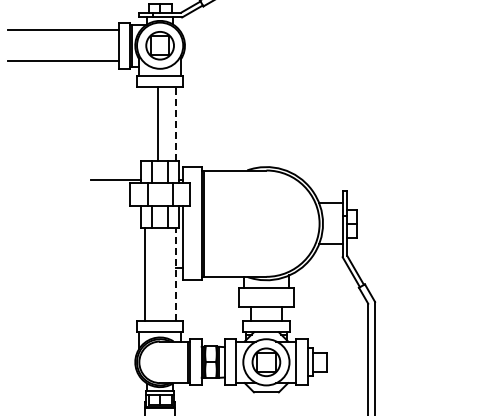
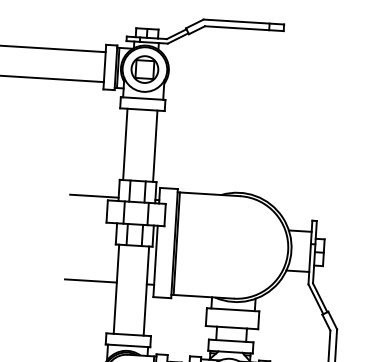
line: (157, 124) -> (125, 144), moved
line: (175, 124) -> (155, 146), dashed -> solid
line: (117, 267) -> (90, 280), added
line: (175, 274) -> (146, 291), dashed -> solid

